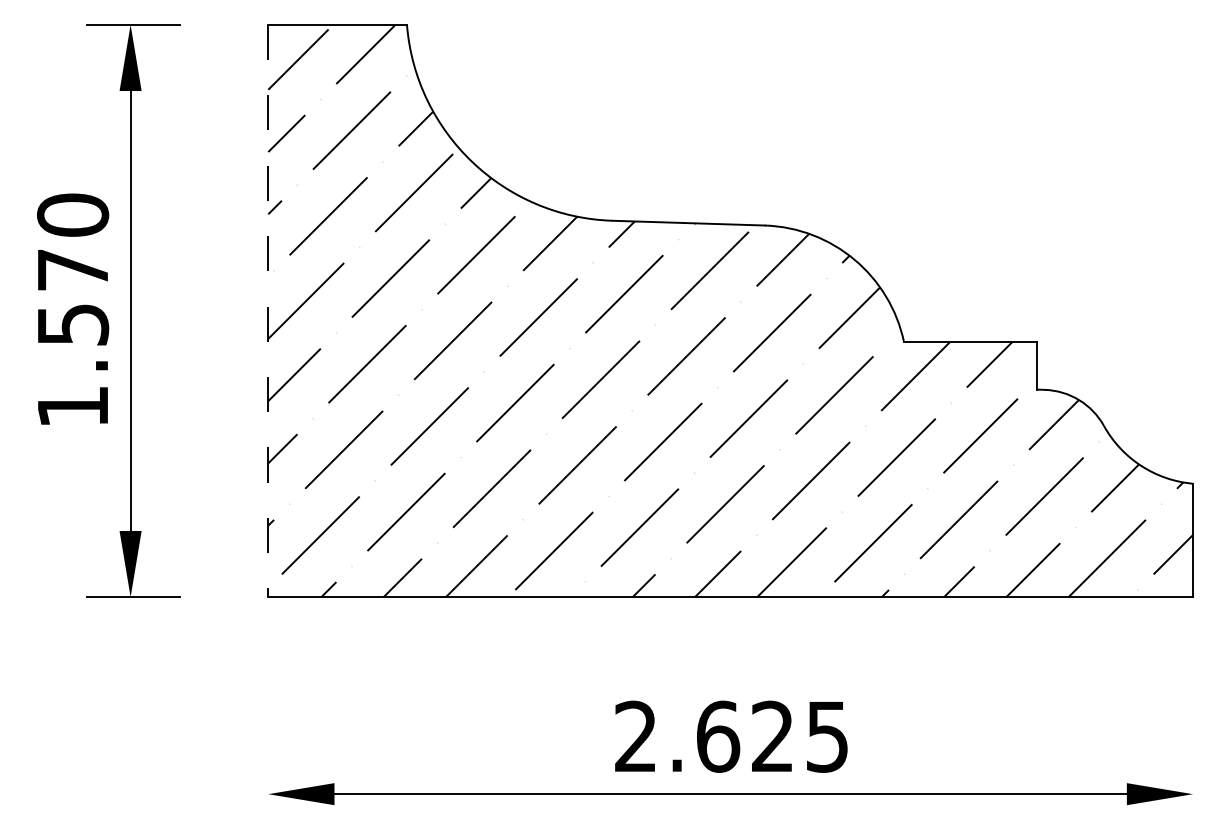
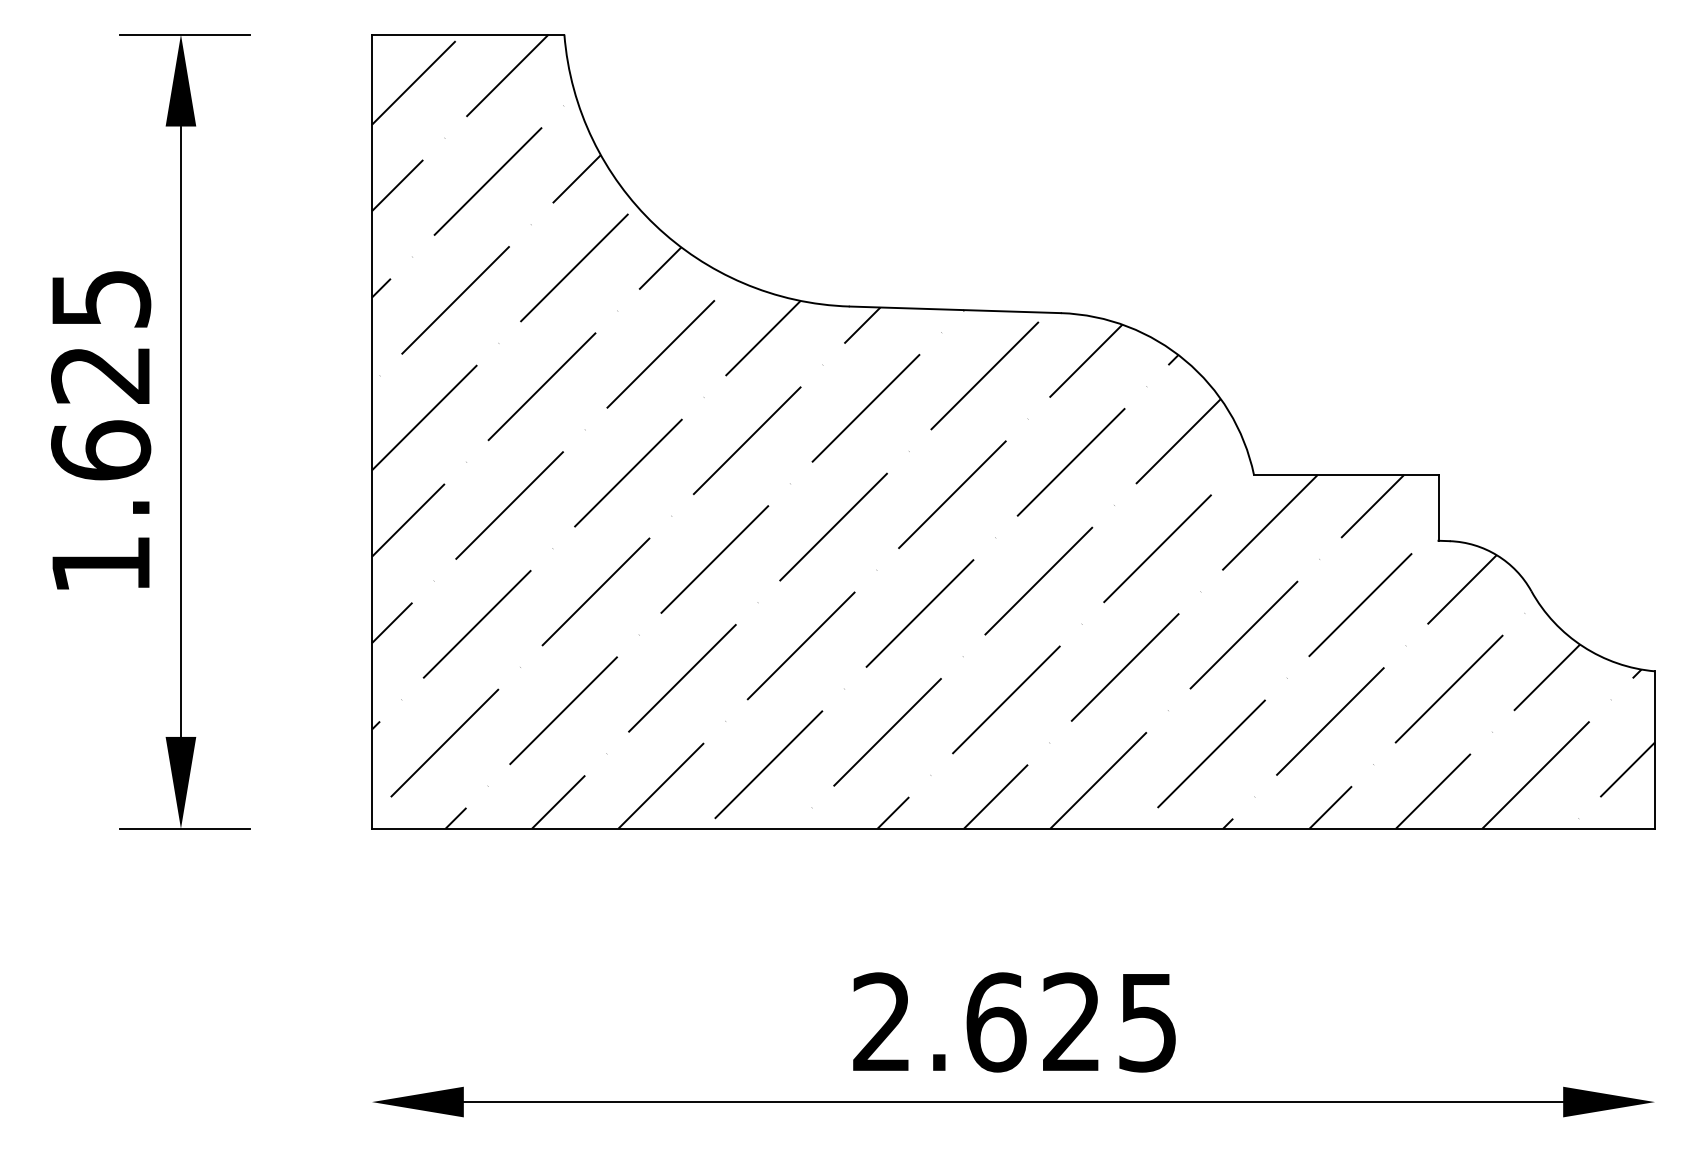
text: (73, 269) -> (101, 374), 1.570 -> 1.625
line: (268, 311) -> (372, 432), dashed -> solid

